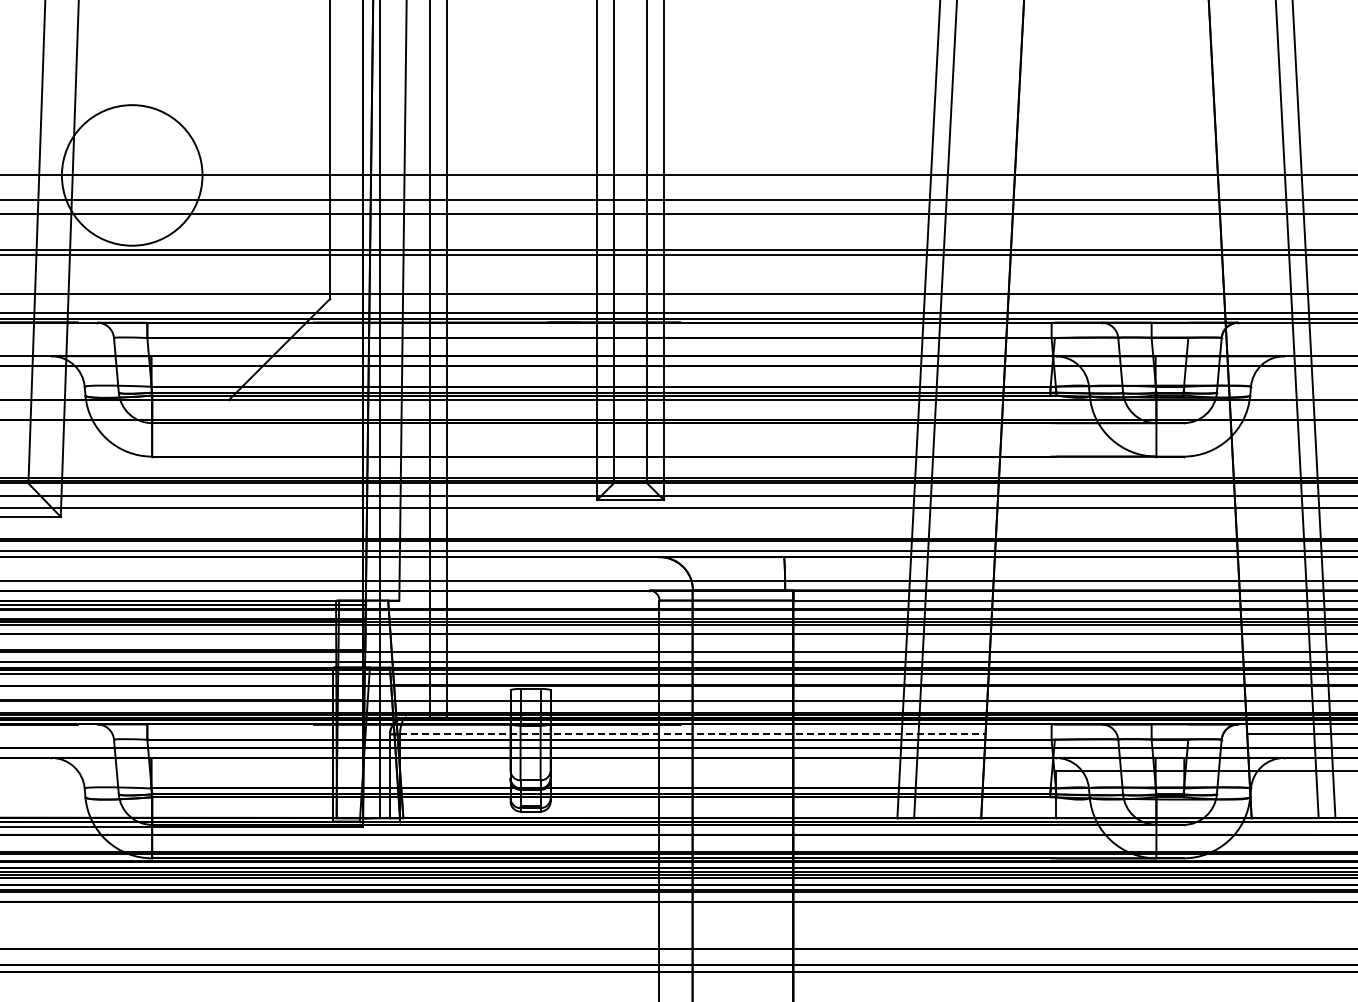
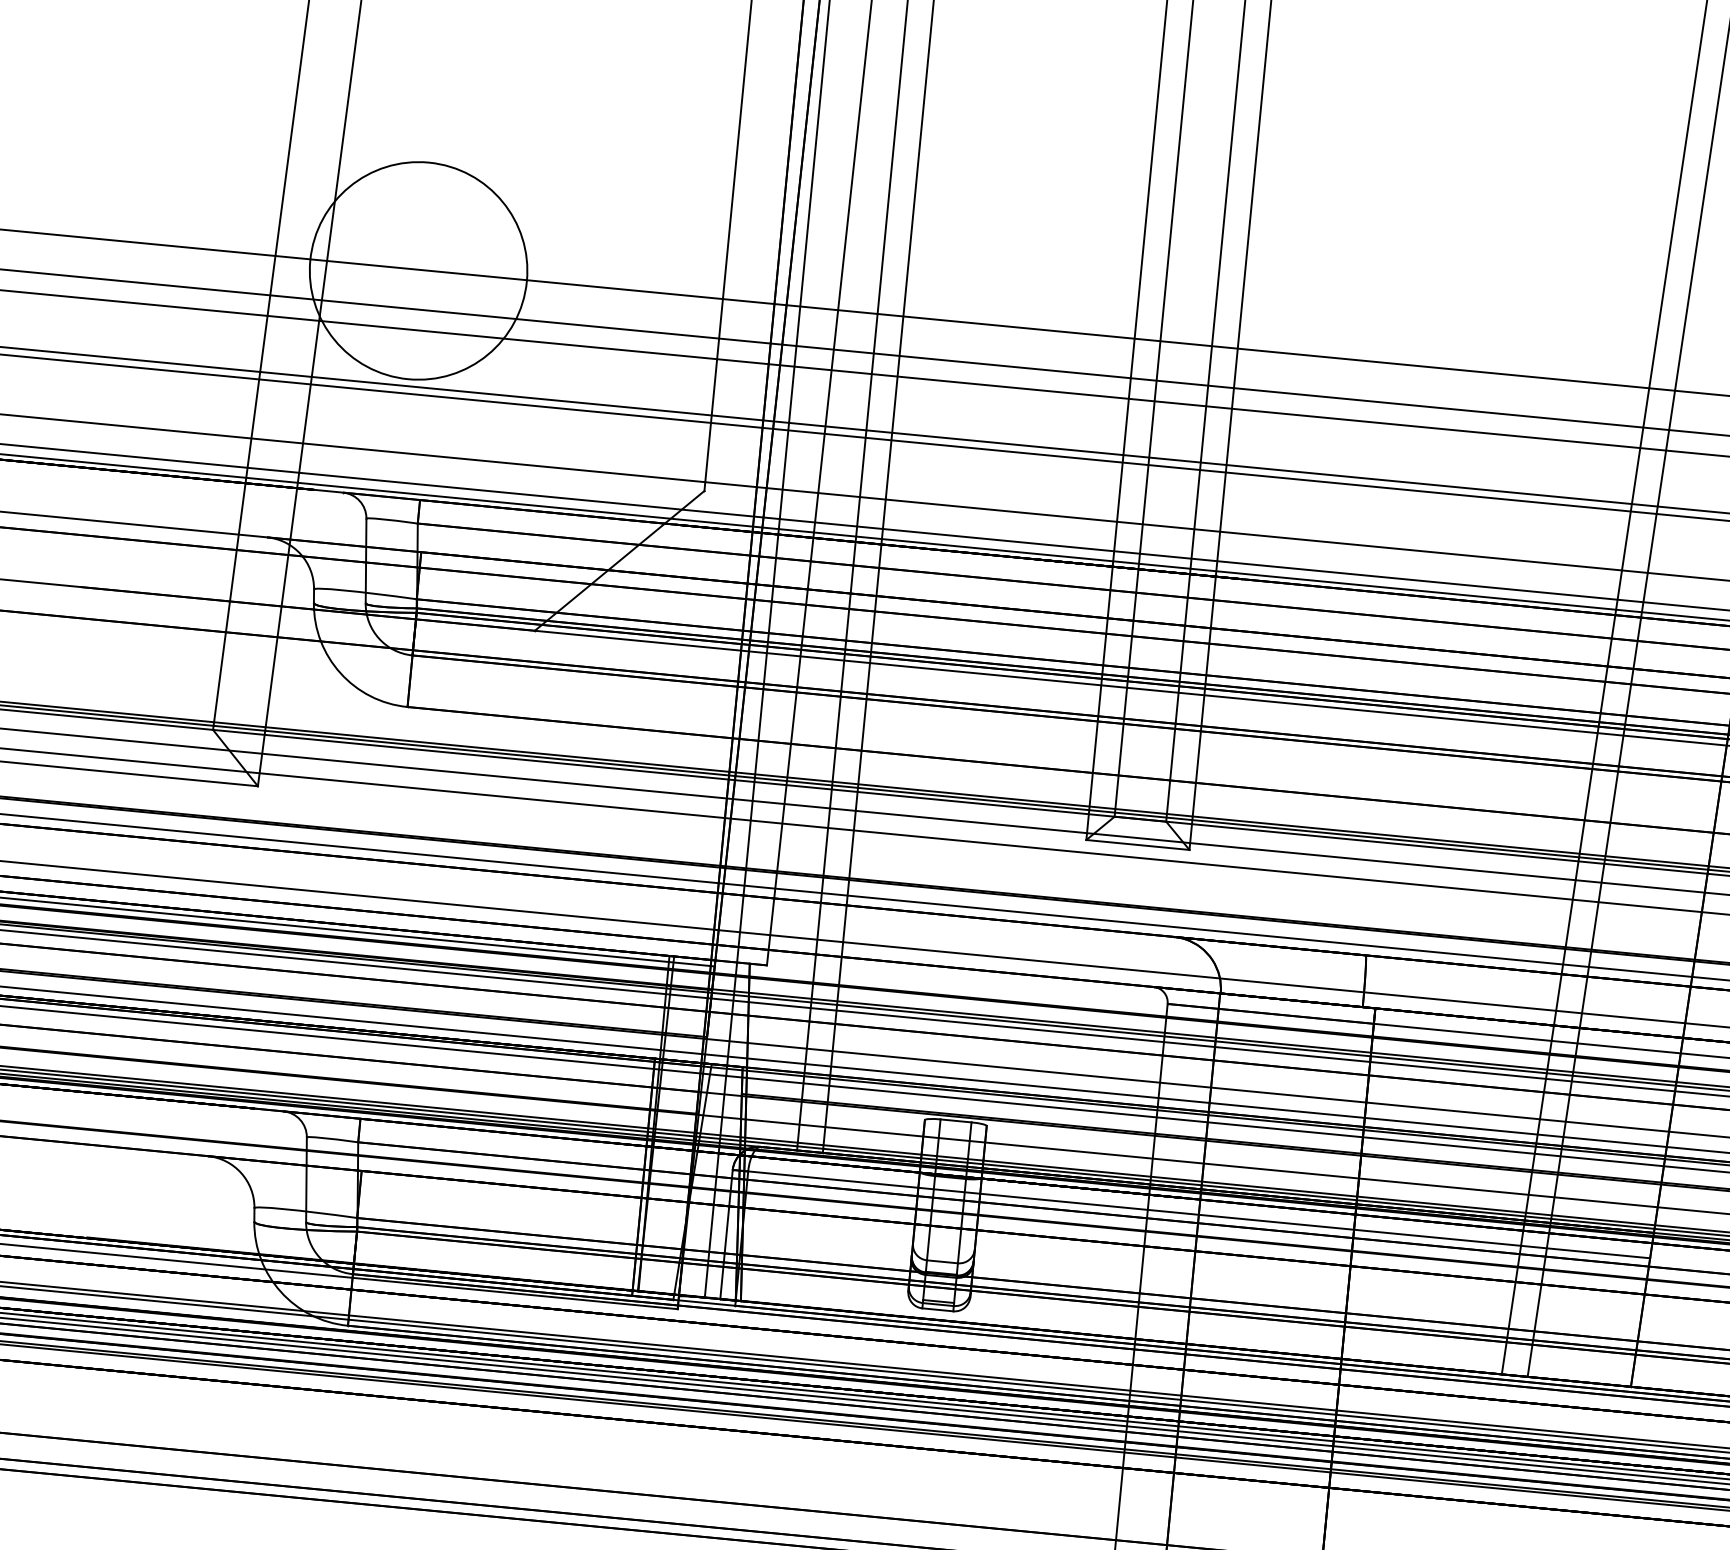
line: (692, 734) -> (1198, 1215), dashed -> solid

